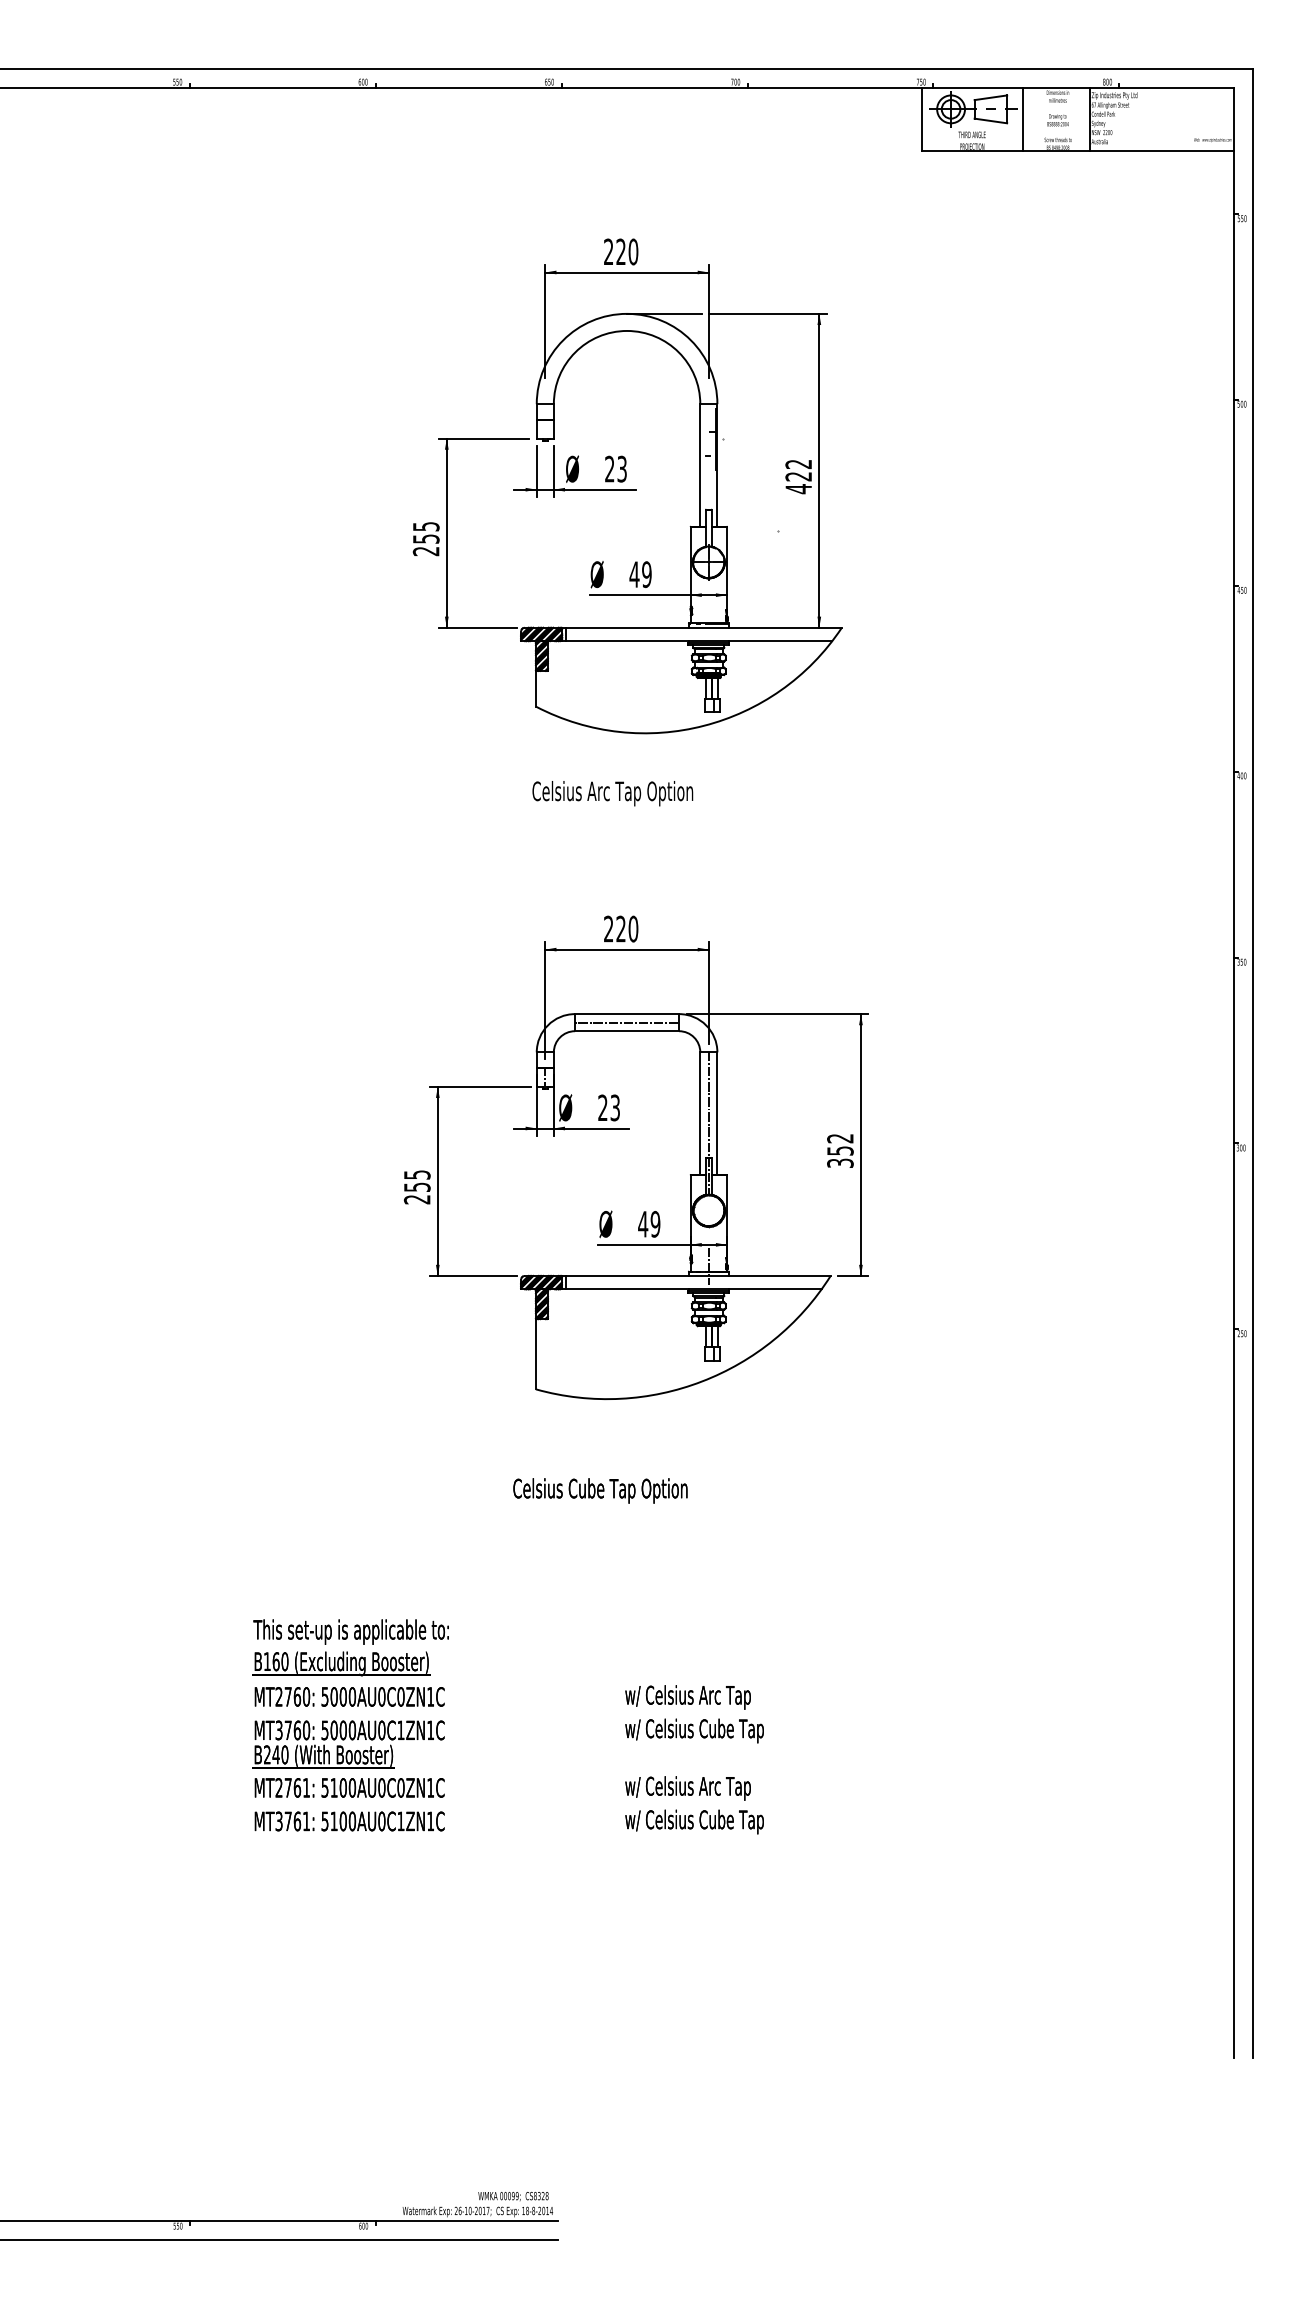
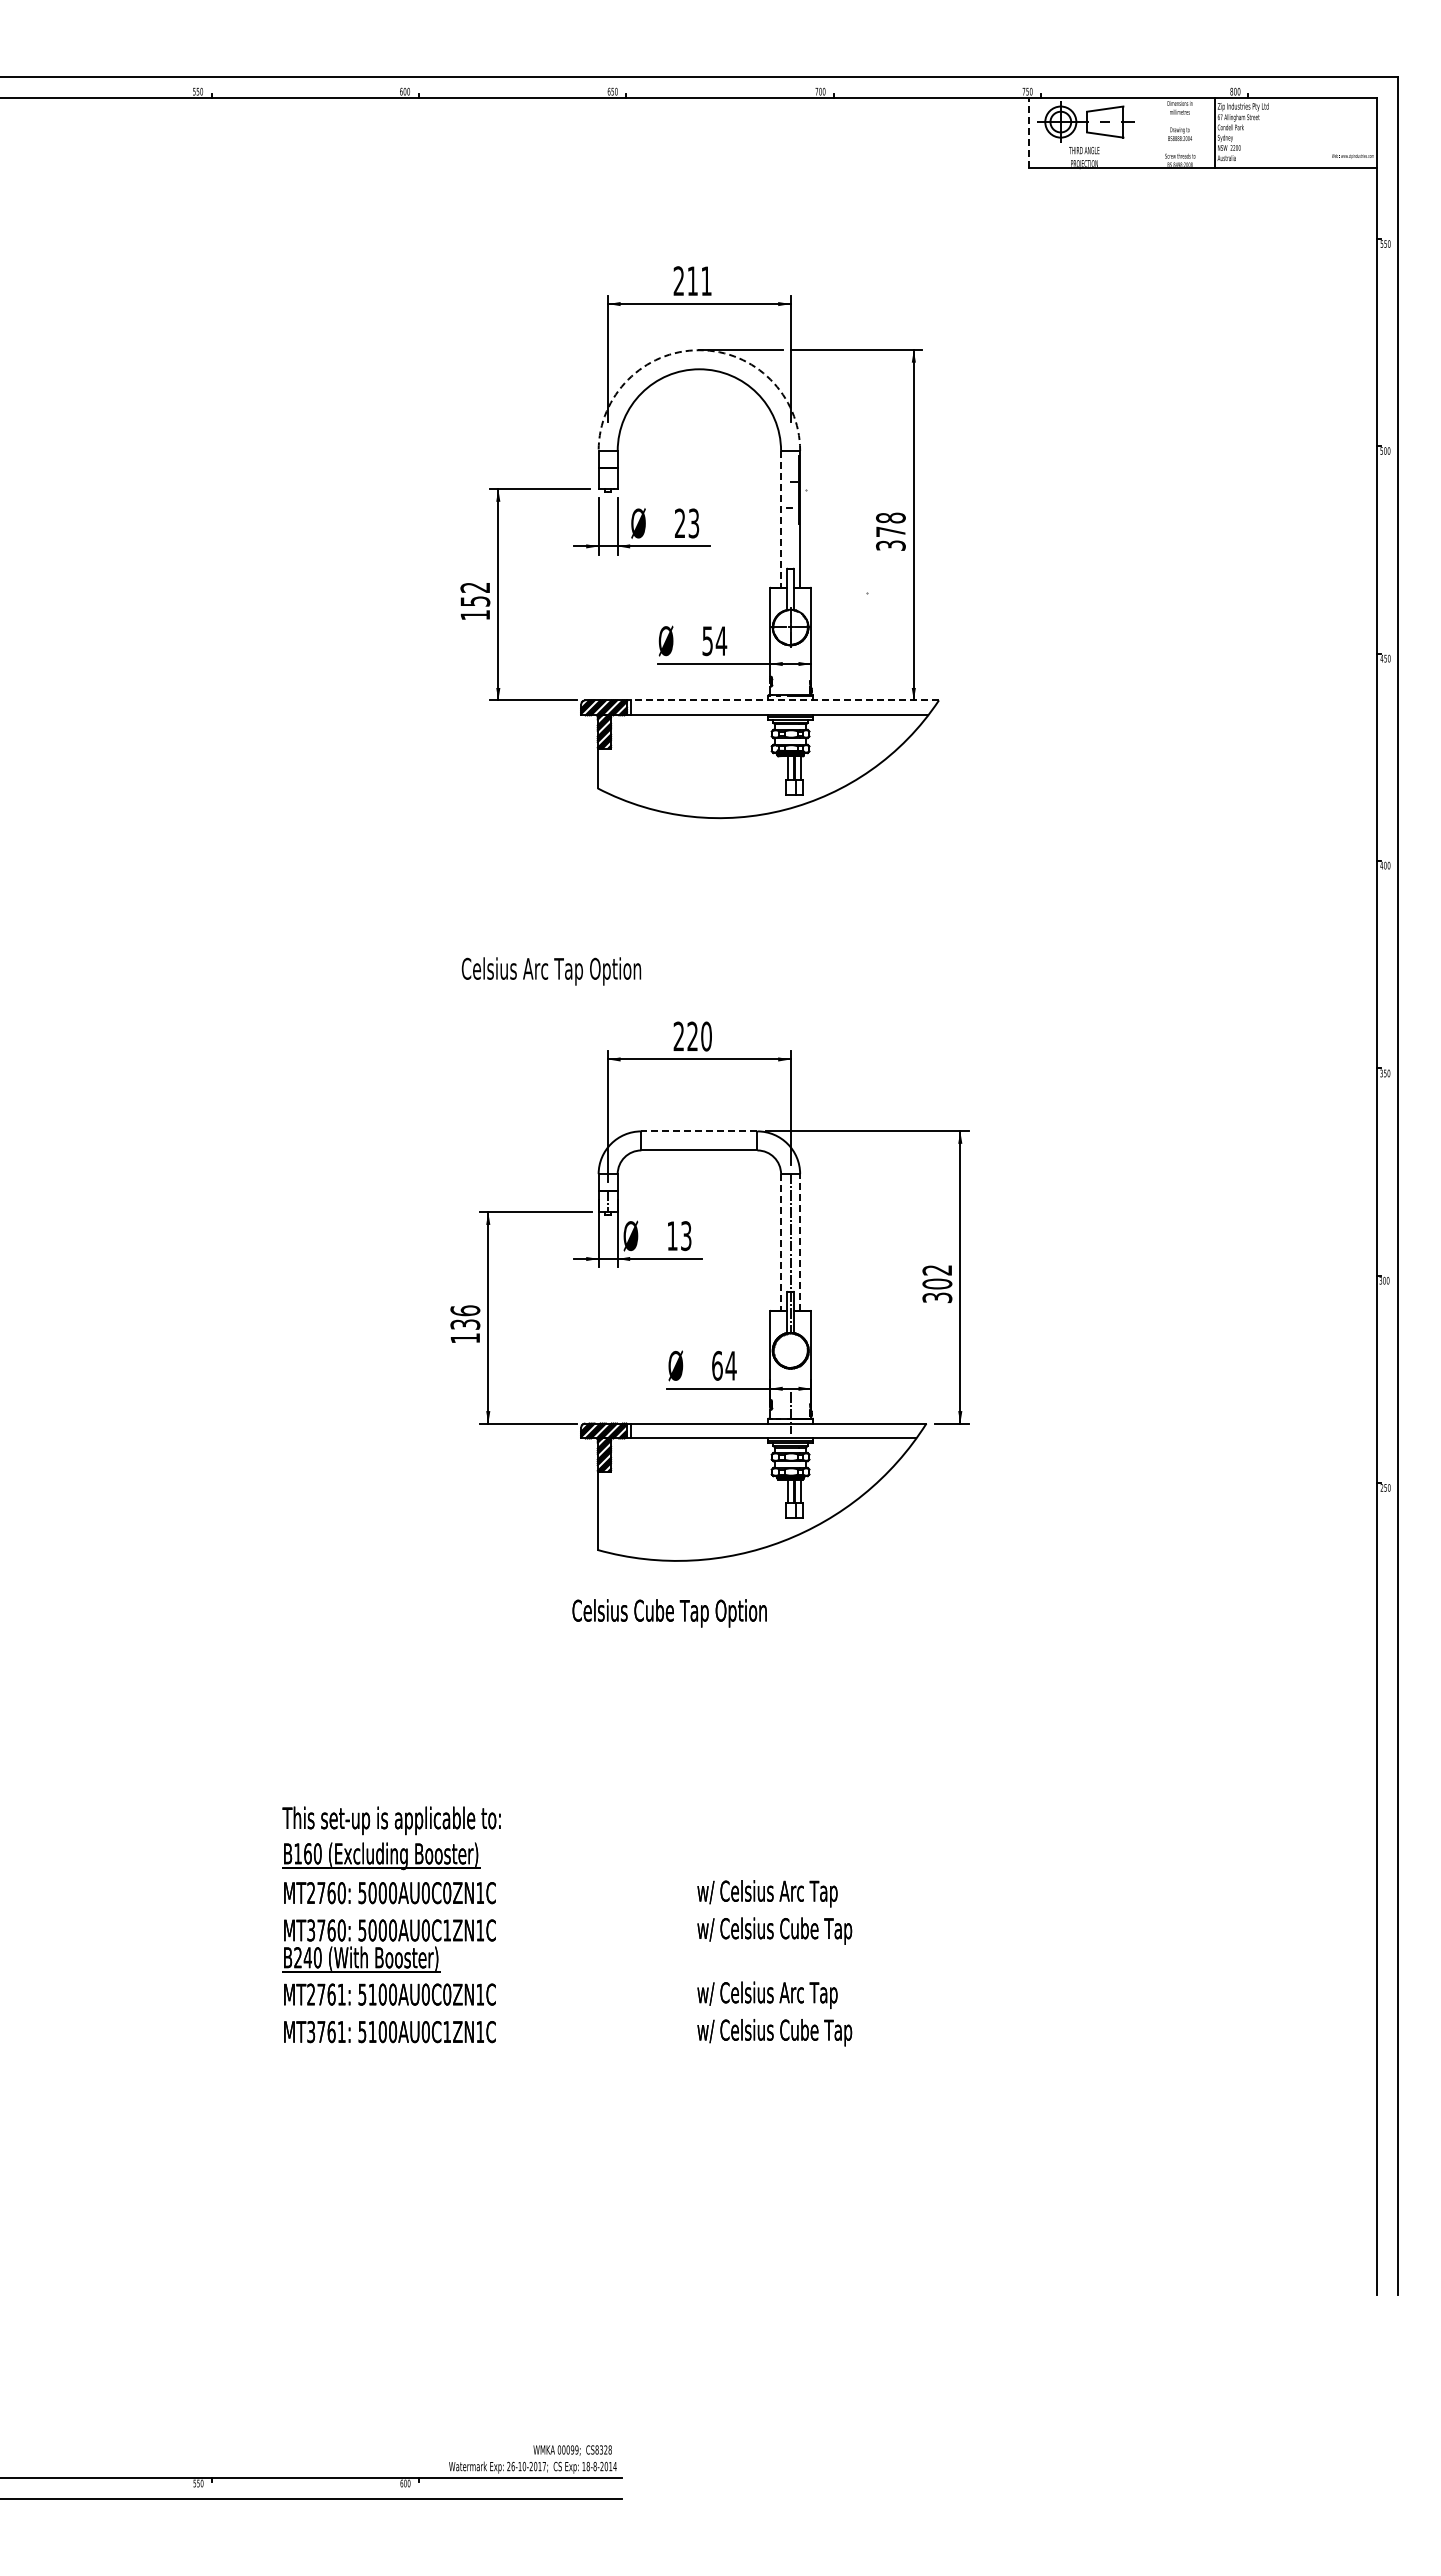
line: (922, 118) -> (1028, 132), solid -> dashed
line: (1022, 119) -> (1140, 133), removed
text: (627, 252) -> (699, 281), 220 -> 211
arc: (627, 314) -> (699, 350), solid -> dashed
line: (700, 465) -> (781, 519), solid -> dashed
text: (798, 476) -> (890, 531), 422 -> 378
text: (426, 539) -> (475, 601), 255 -> 152
text: (640, 574) -> (714, 641), 49 -> 54
line: (703, 627) -> (784, 700), solid -> dashed
text: (612, 793) -> (551, 971), moved
line: (626, 1014) -> (698, 1131), solid -> dashed
line: (626, 1022) -> (698, 1140), removed
text: (602, 1107) -> (672, 1235), 23 -> 13
line: (717, 1112) -> (800, 1241), solid -> dashed
line: (700, 1113) -> (781, 1242), solid -> dashed
text: (840, 1150) -> (937, 1283), 352 -> 302
text: (417, 1187) -> (465, 1324), 255 -> 136
text: (648, 1223) -> (723, 1365), 49 -> 64
text: (600, 1491) -> (669, 1613), moved

